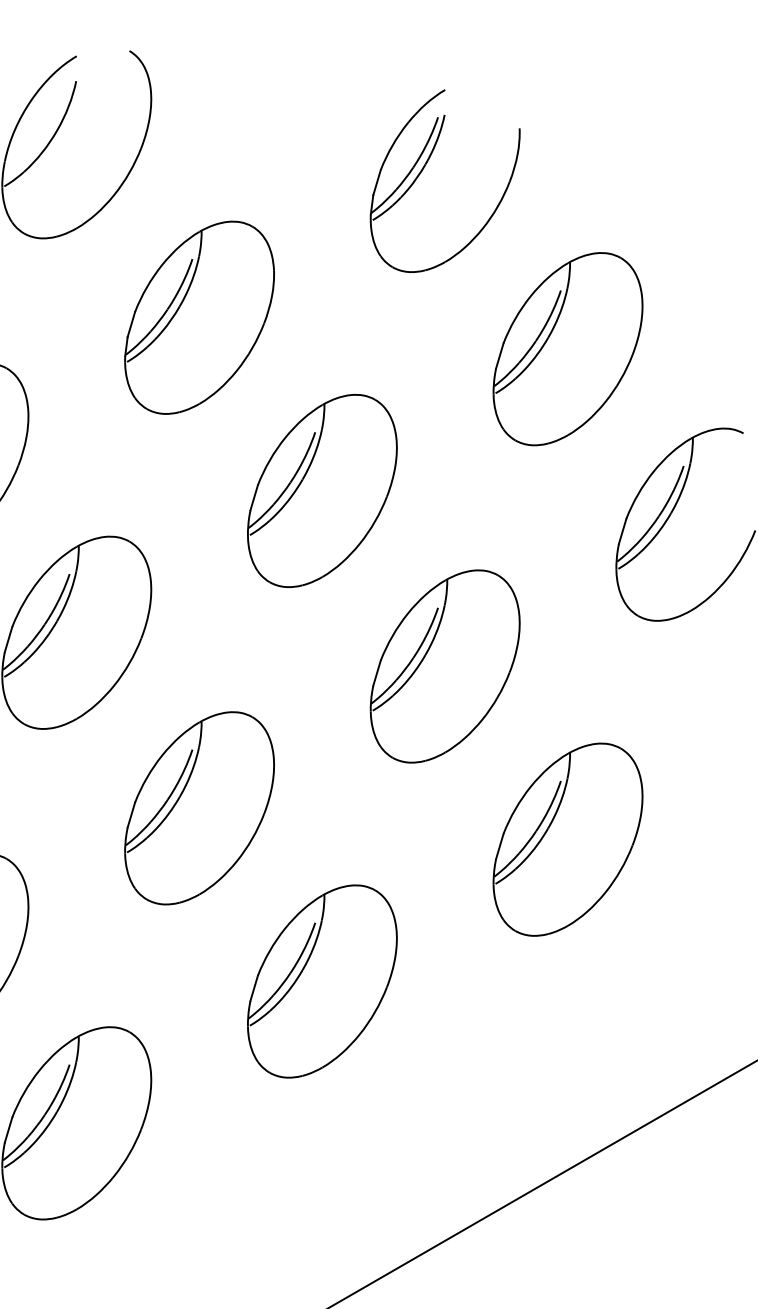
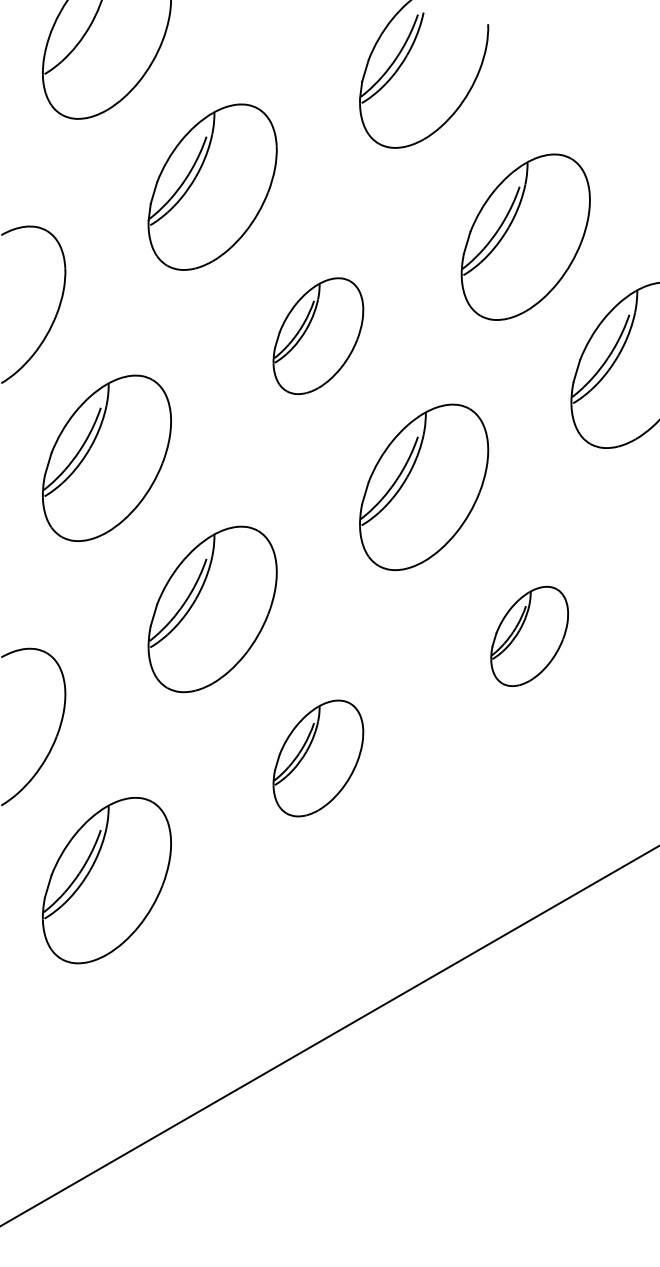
part: (567, 348) -> (525, 236), moved
part: (322, 490) -> (318, 335), size x0.7
part: (567, 839) -> (529, 636), size x0.6
part: (322, 981) -> (318, 758), size x0.7

